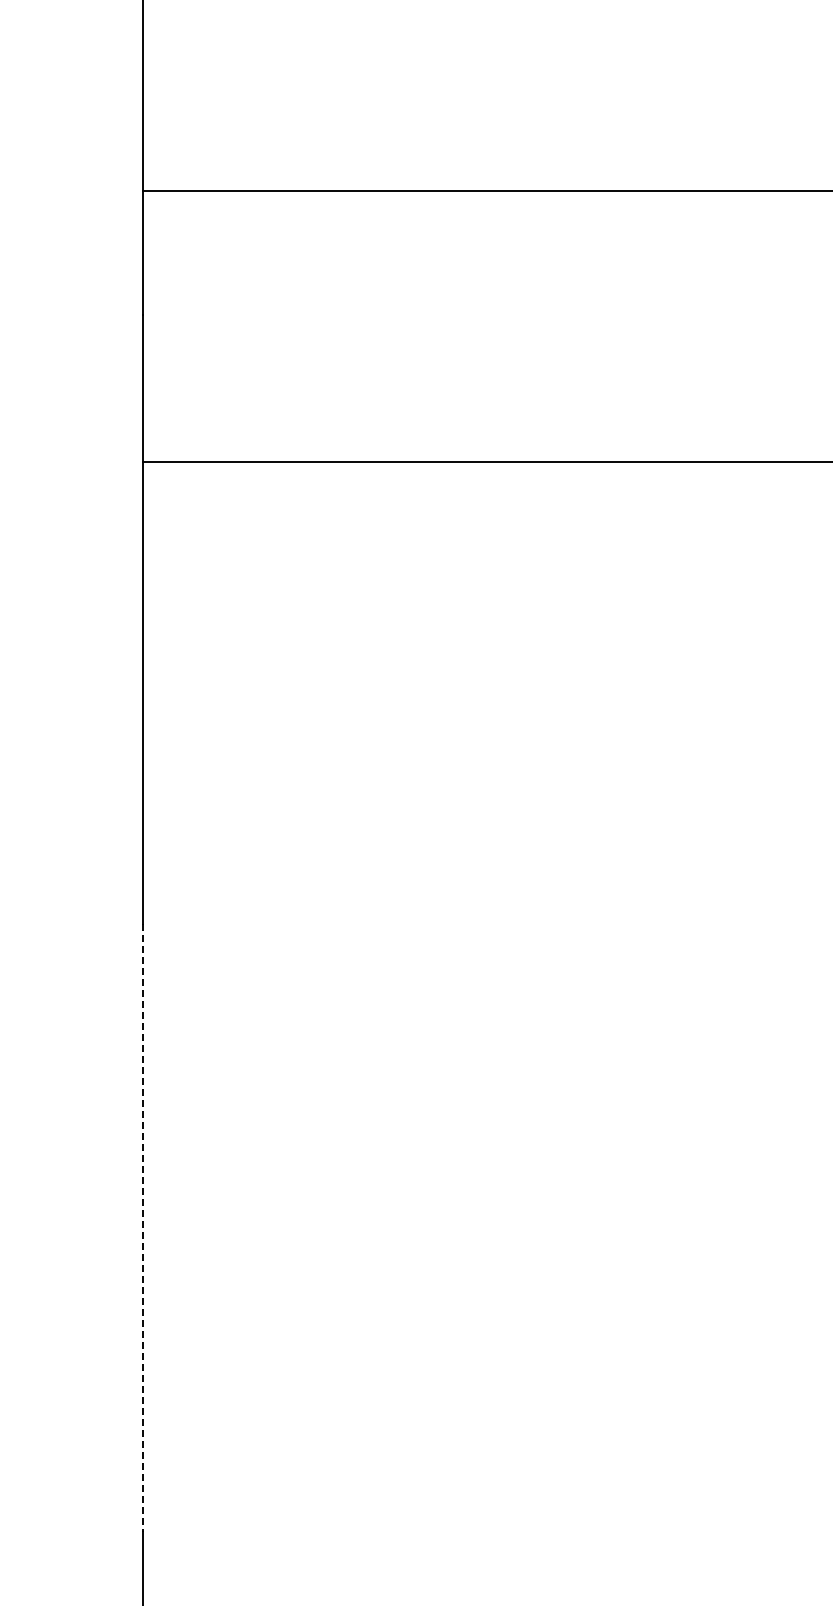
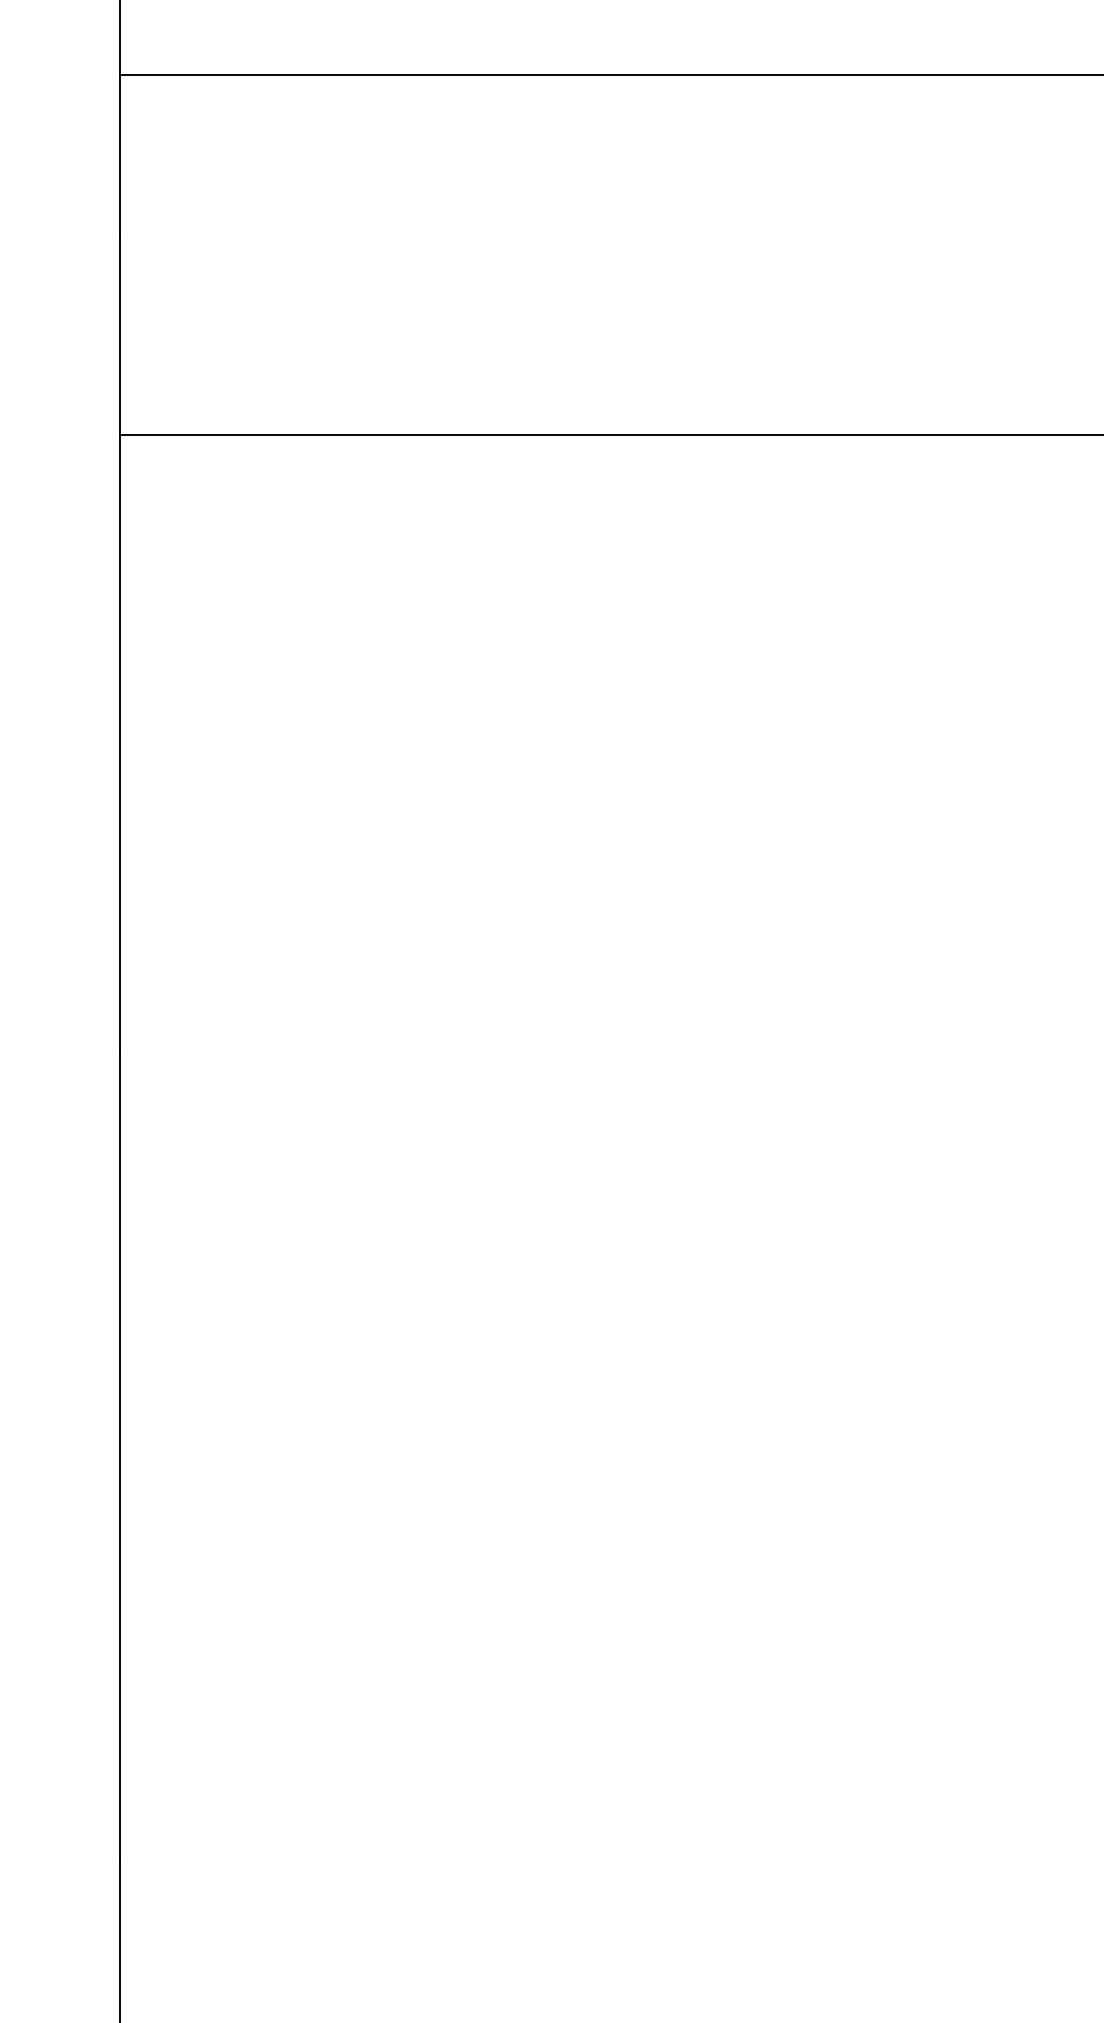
line: (142, 1228) -> (119, 1455), dashed -> solid

